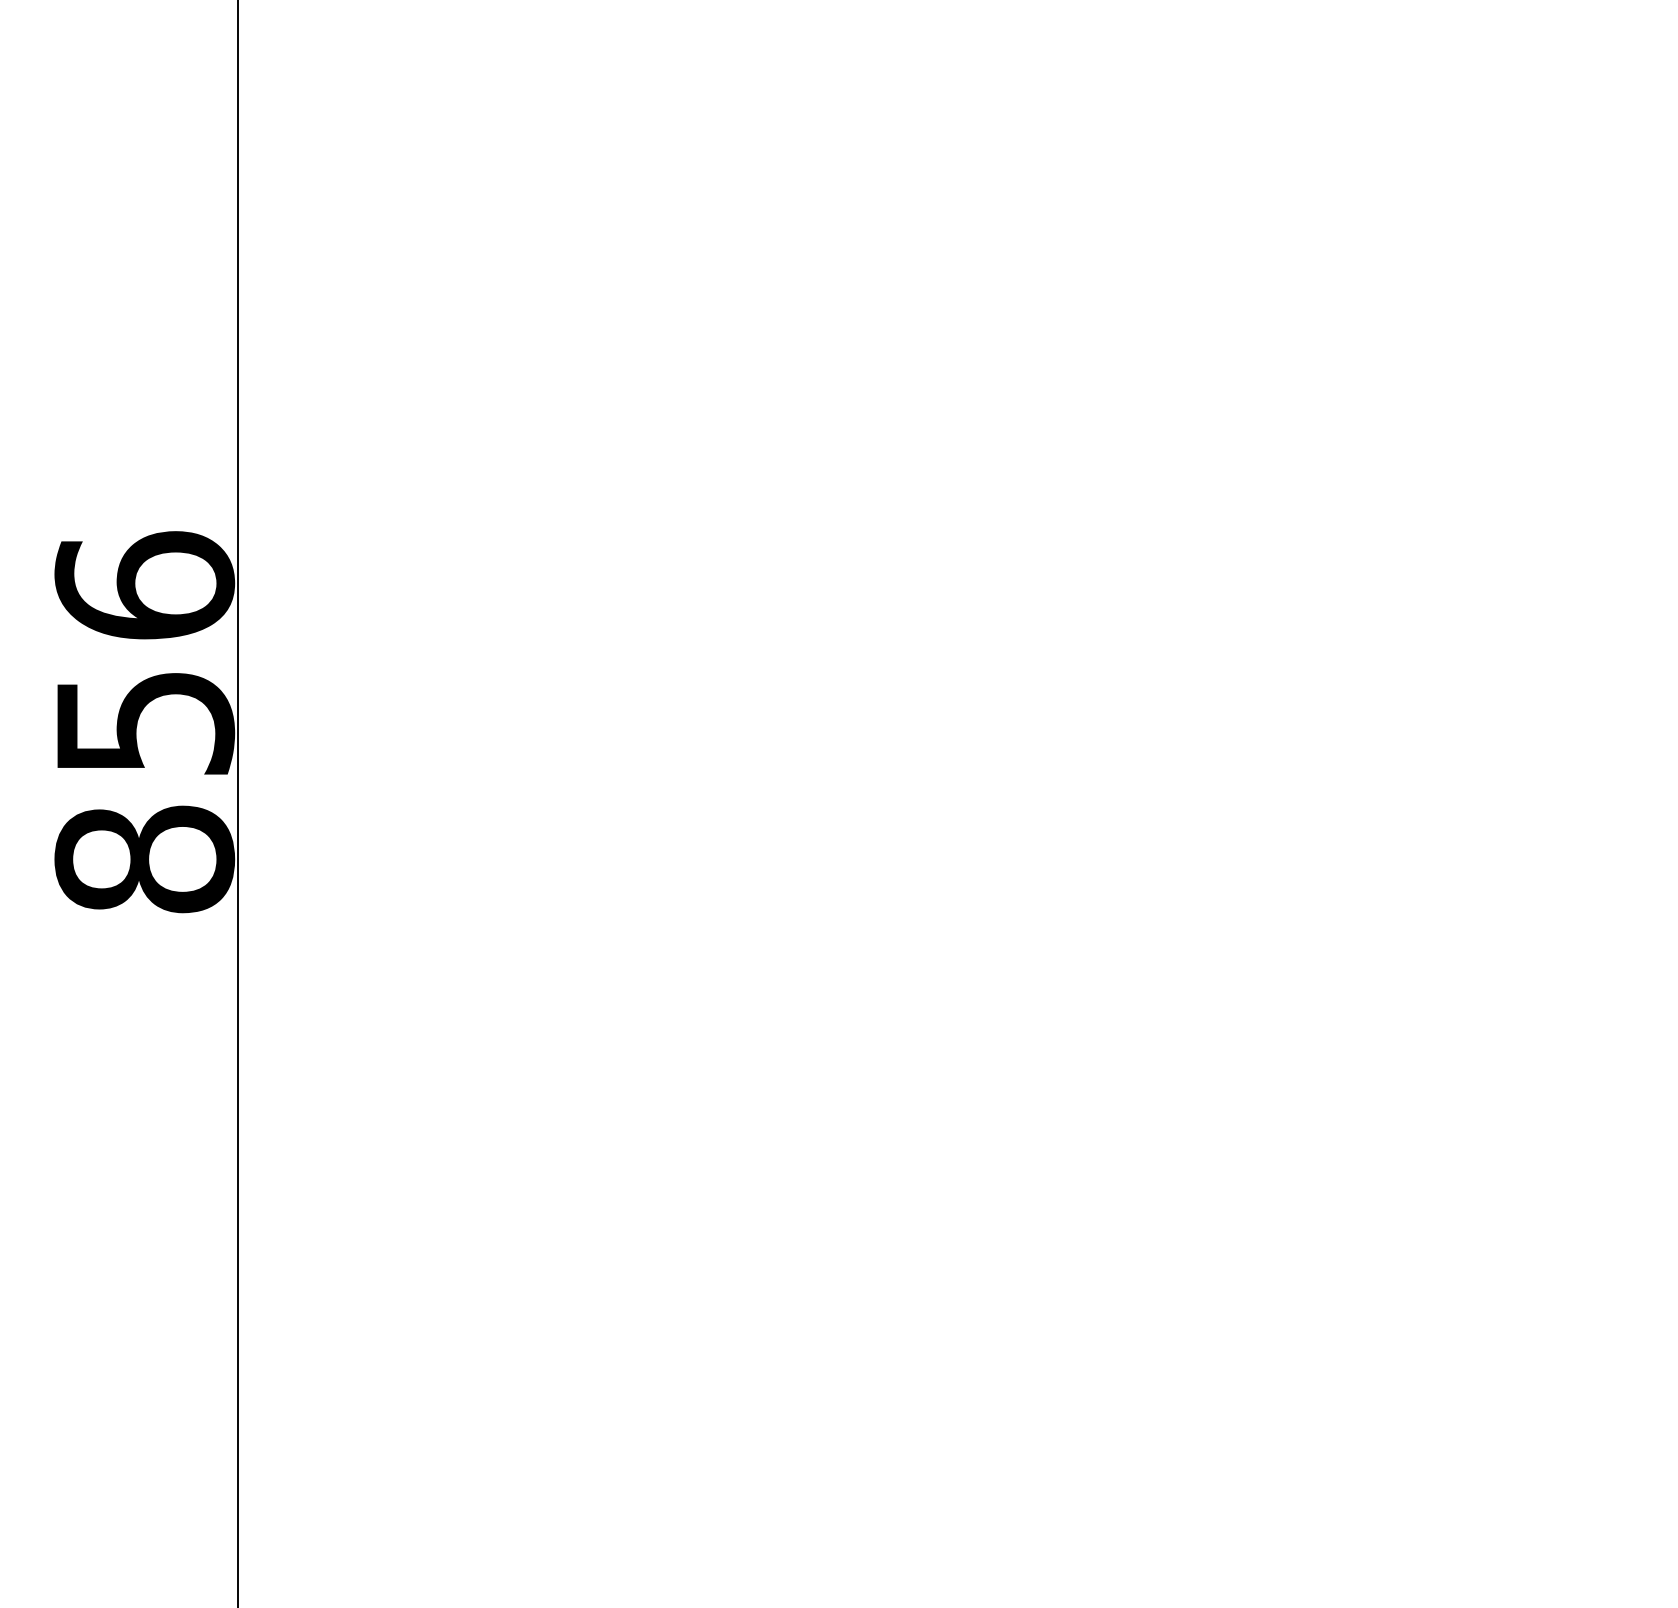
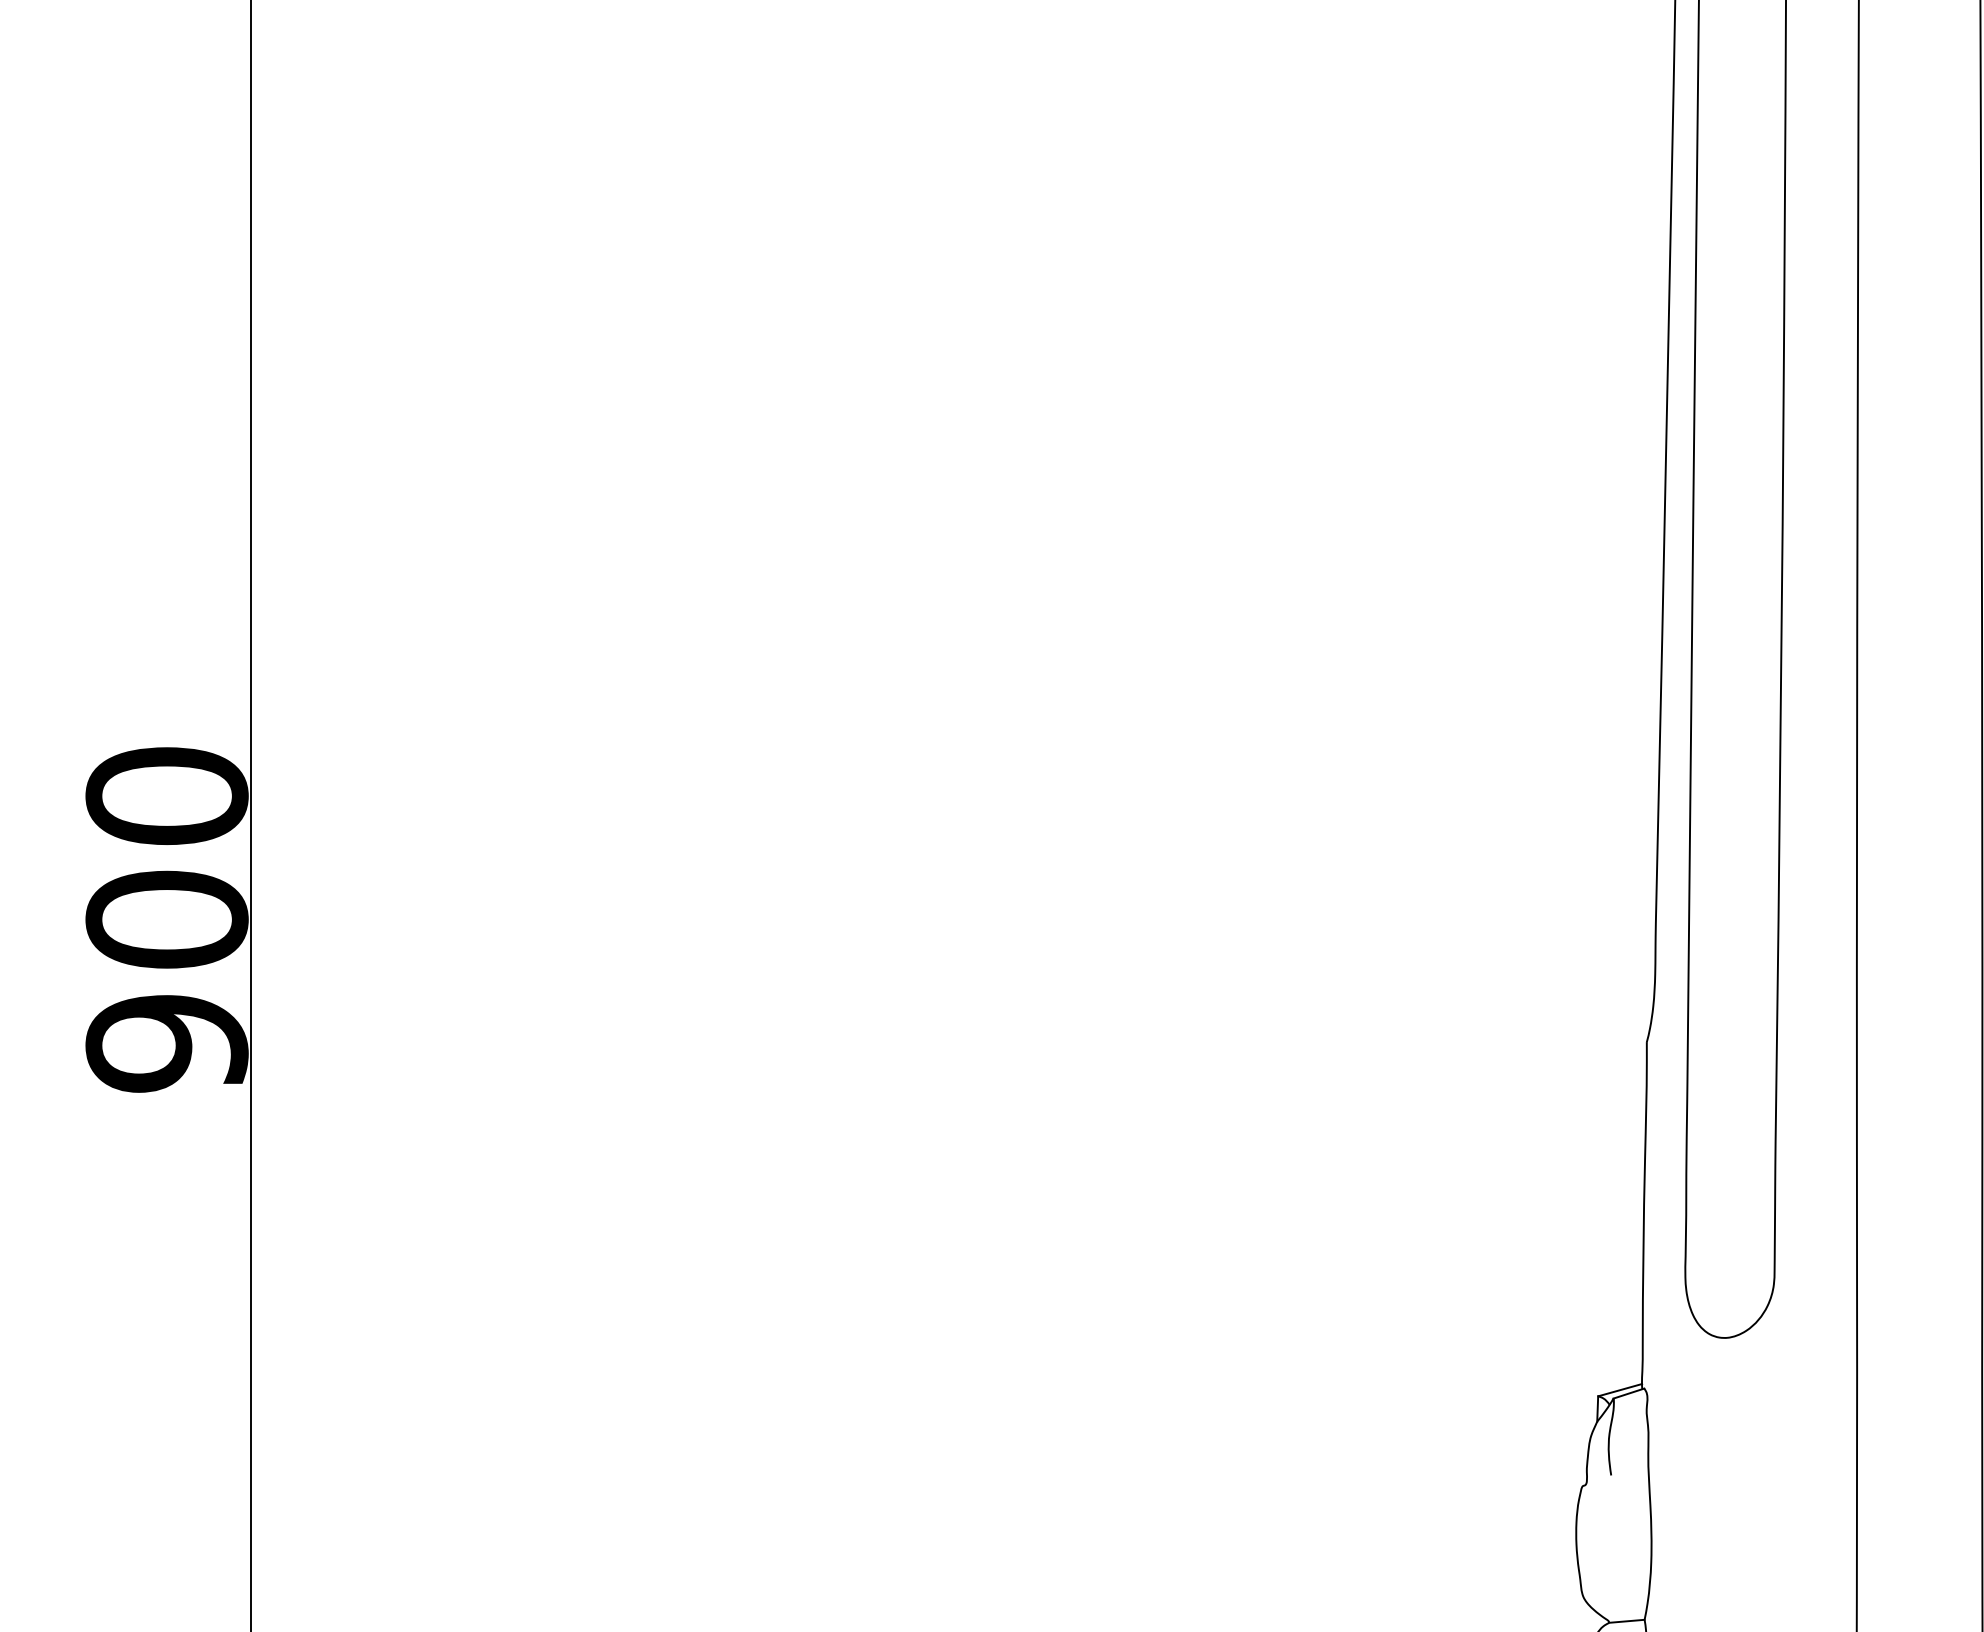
text: (144, 722) -> (166, 919), 856 -> 900

